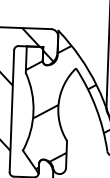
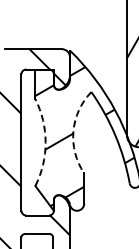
arc: (58, 103) -> (73, 131), solid -> dashed
arc: (33, 112) -> (45, 142), solid -> dashed

